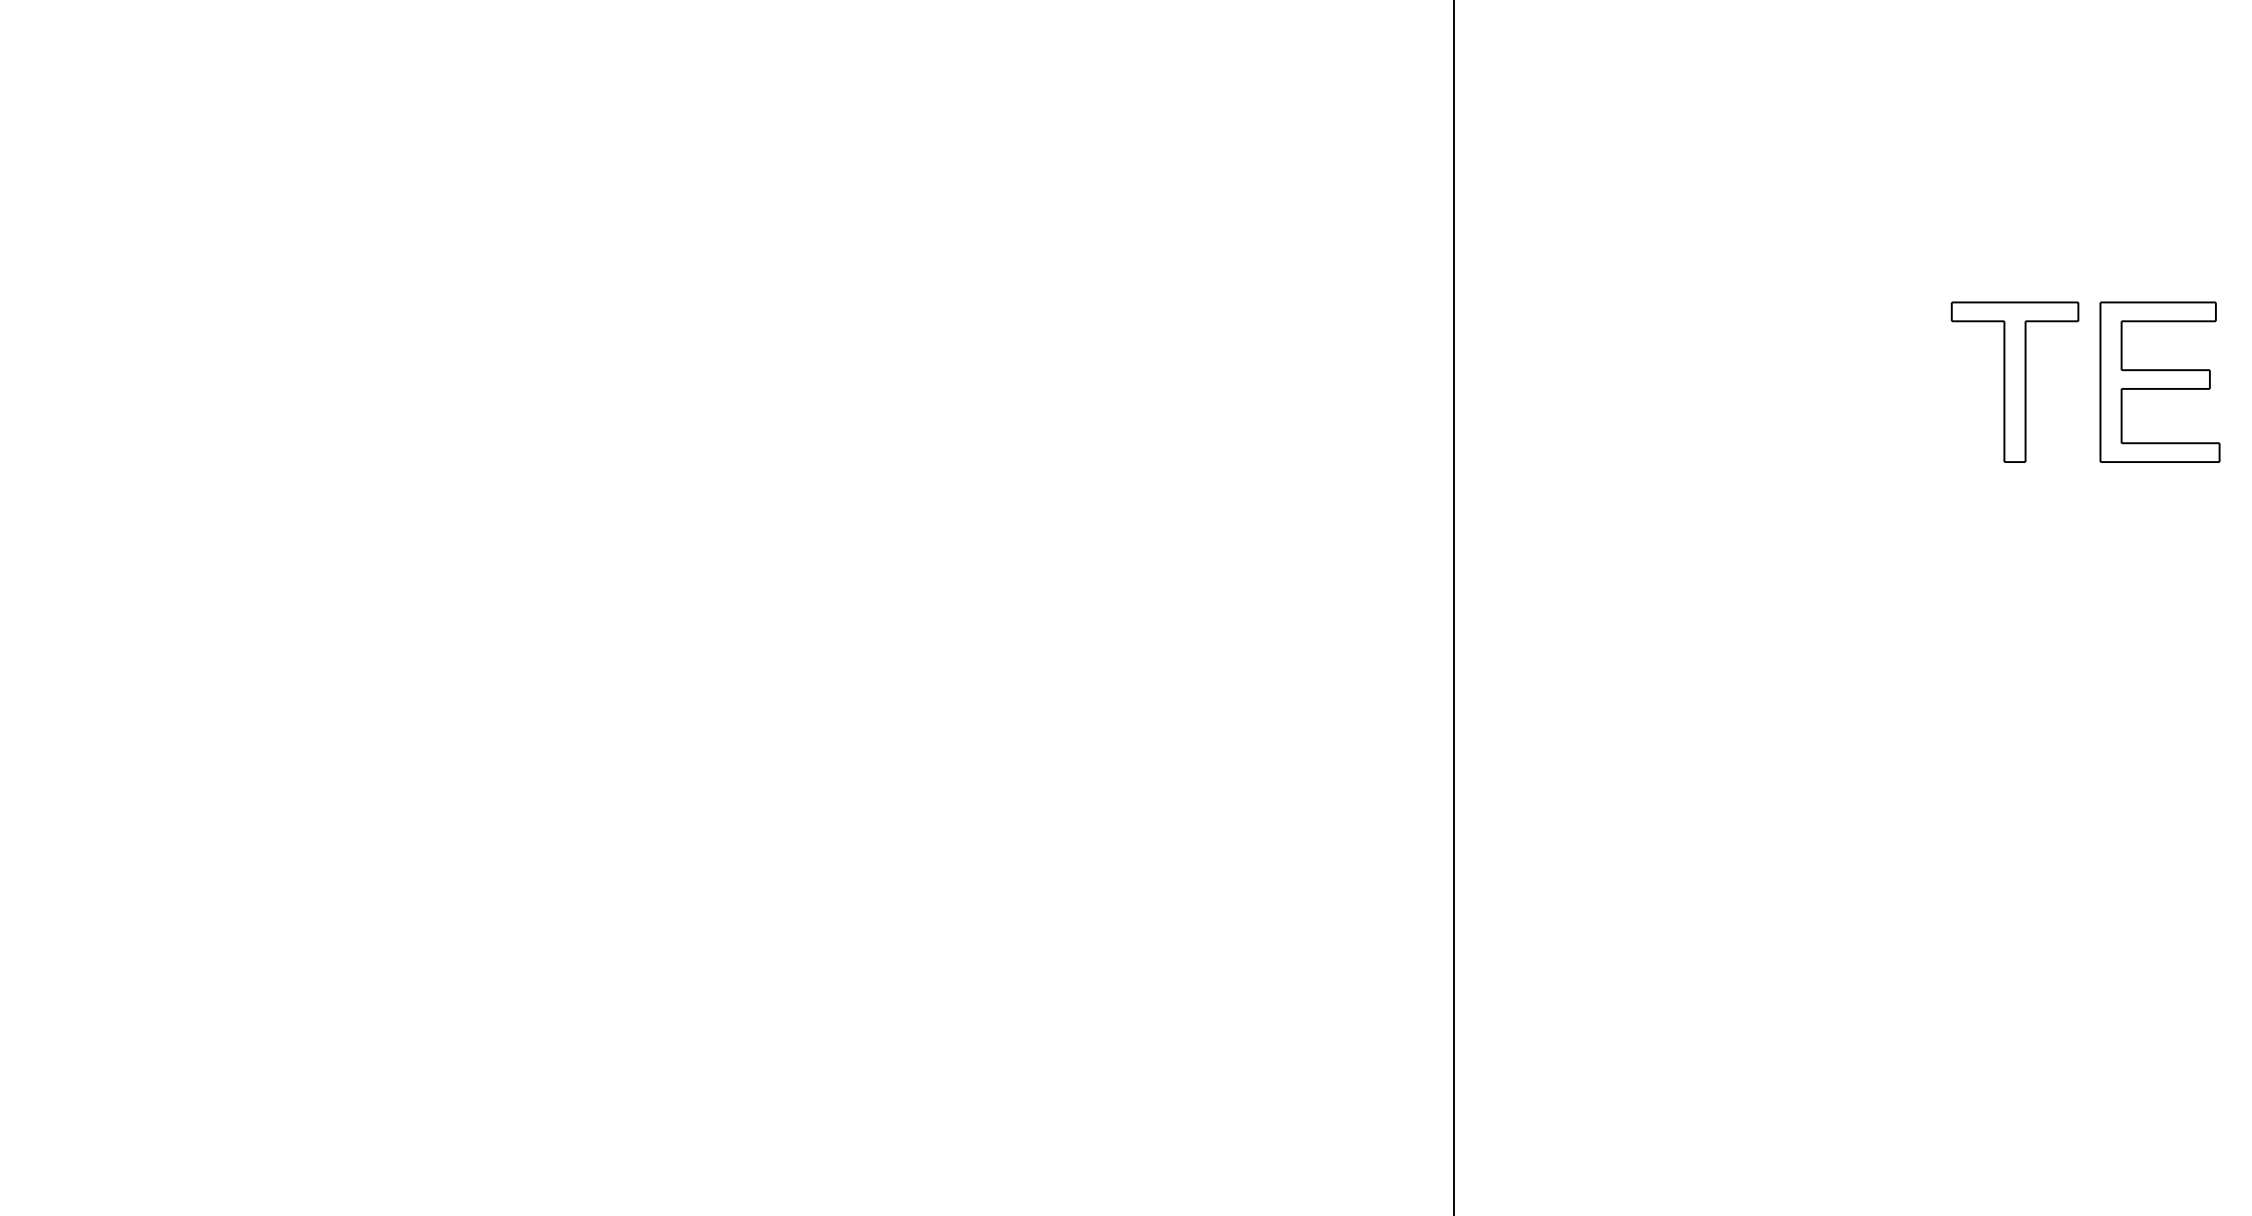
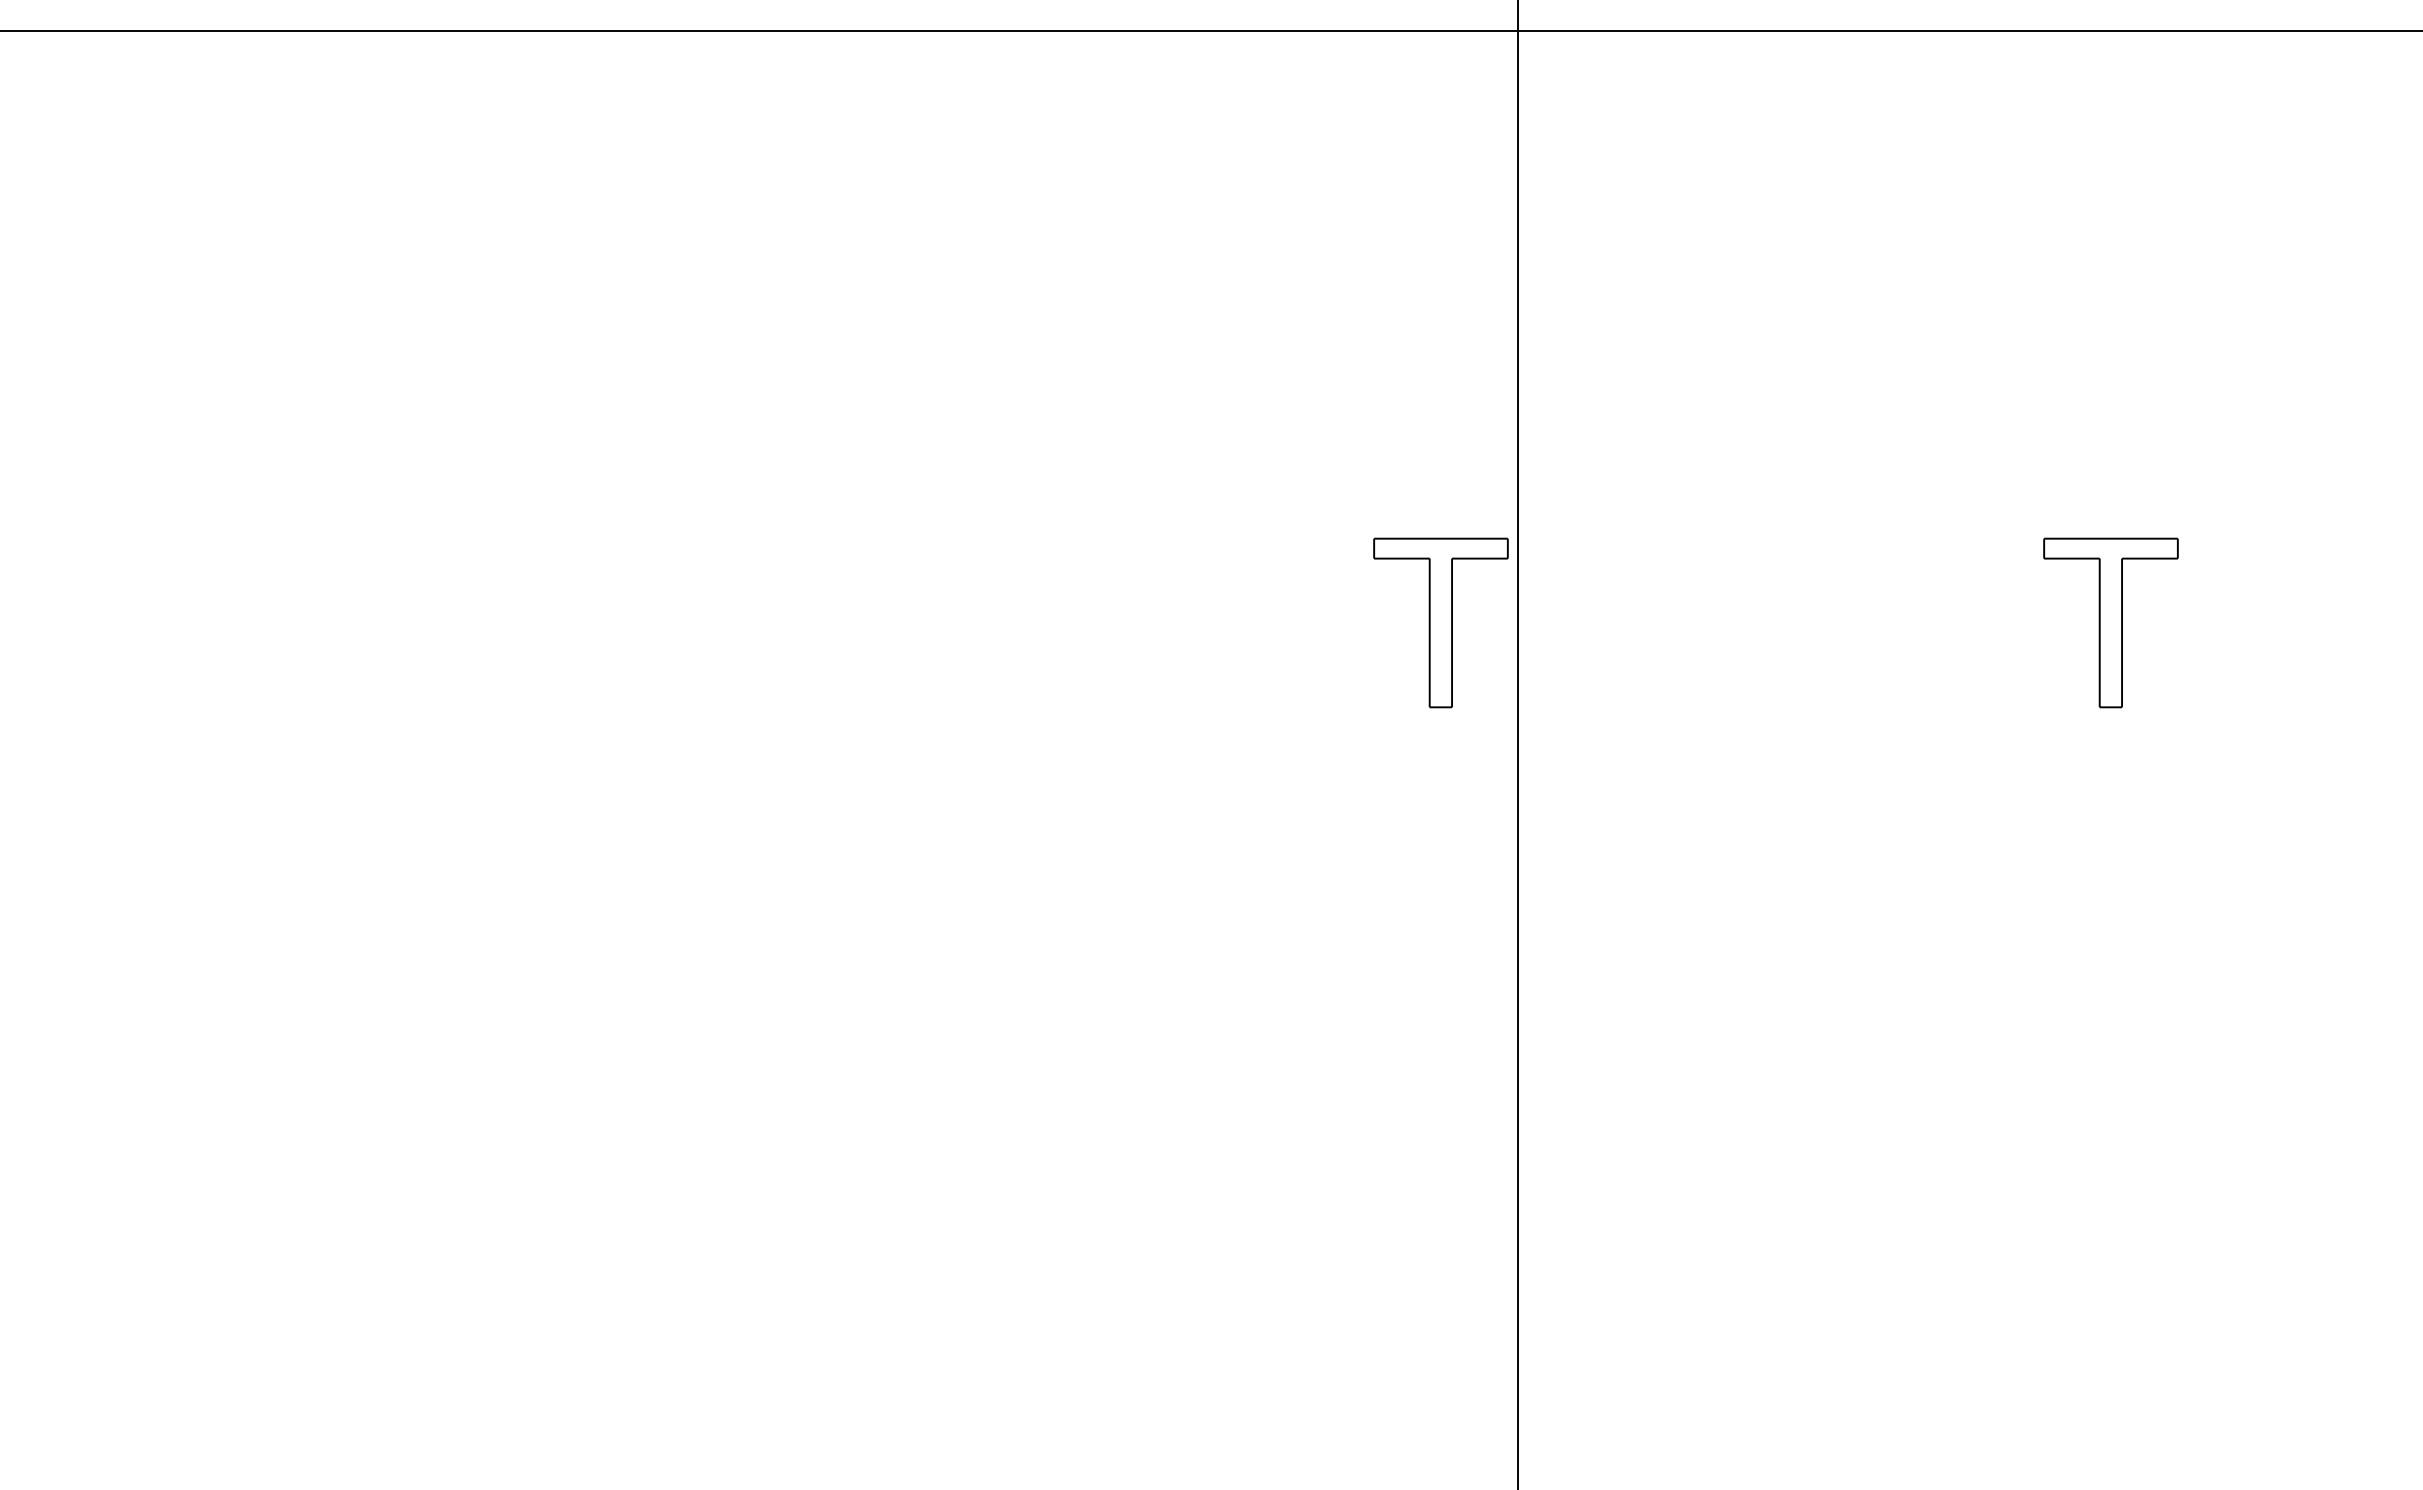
part: (1380, 381) -> (1440, 622), added
part: (2159, 381) -> (2263, 622), removed

